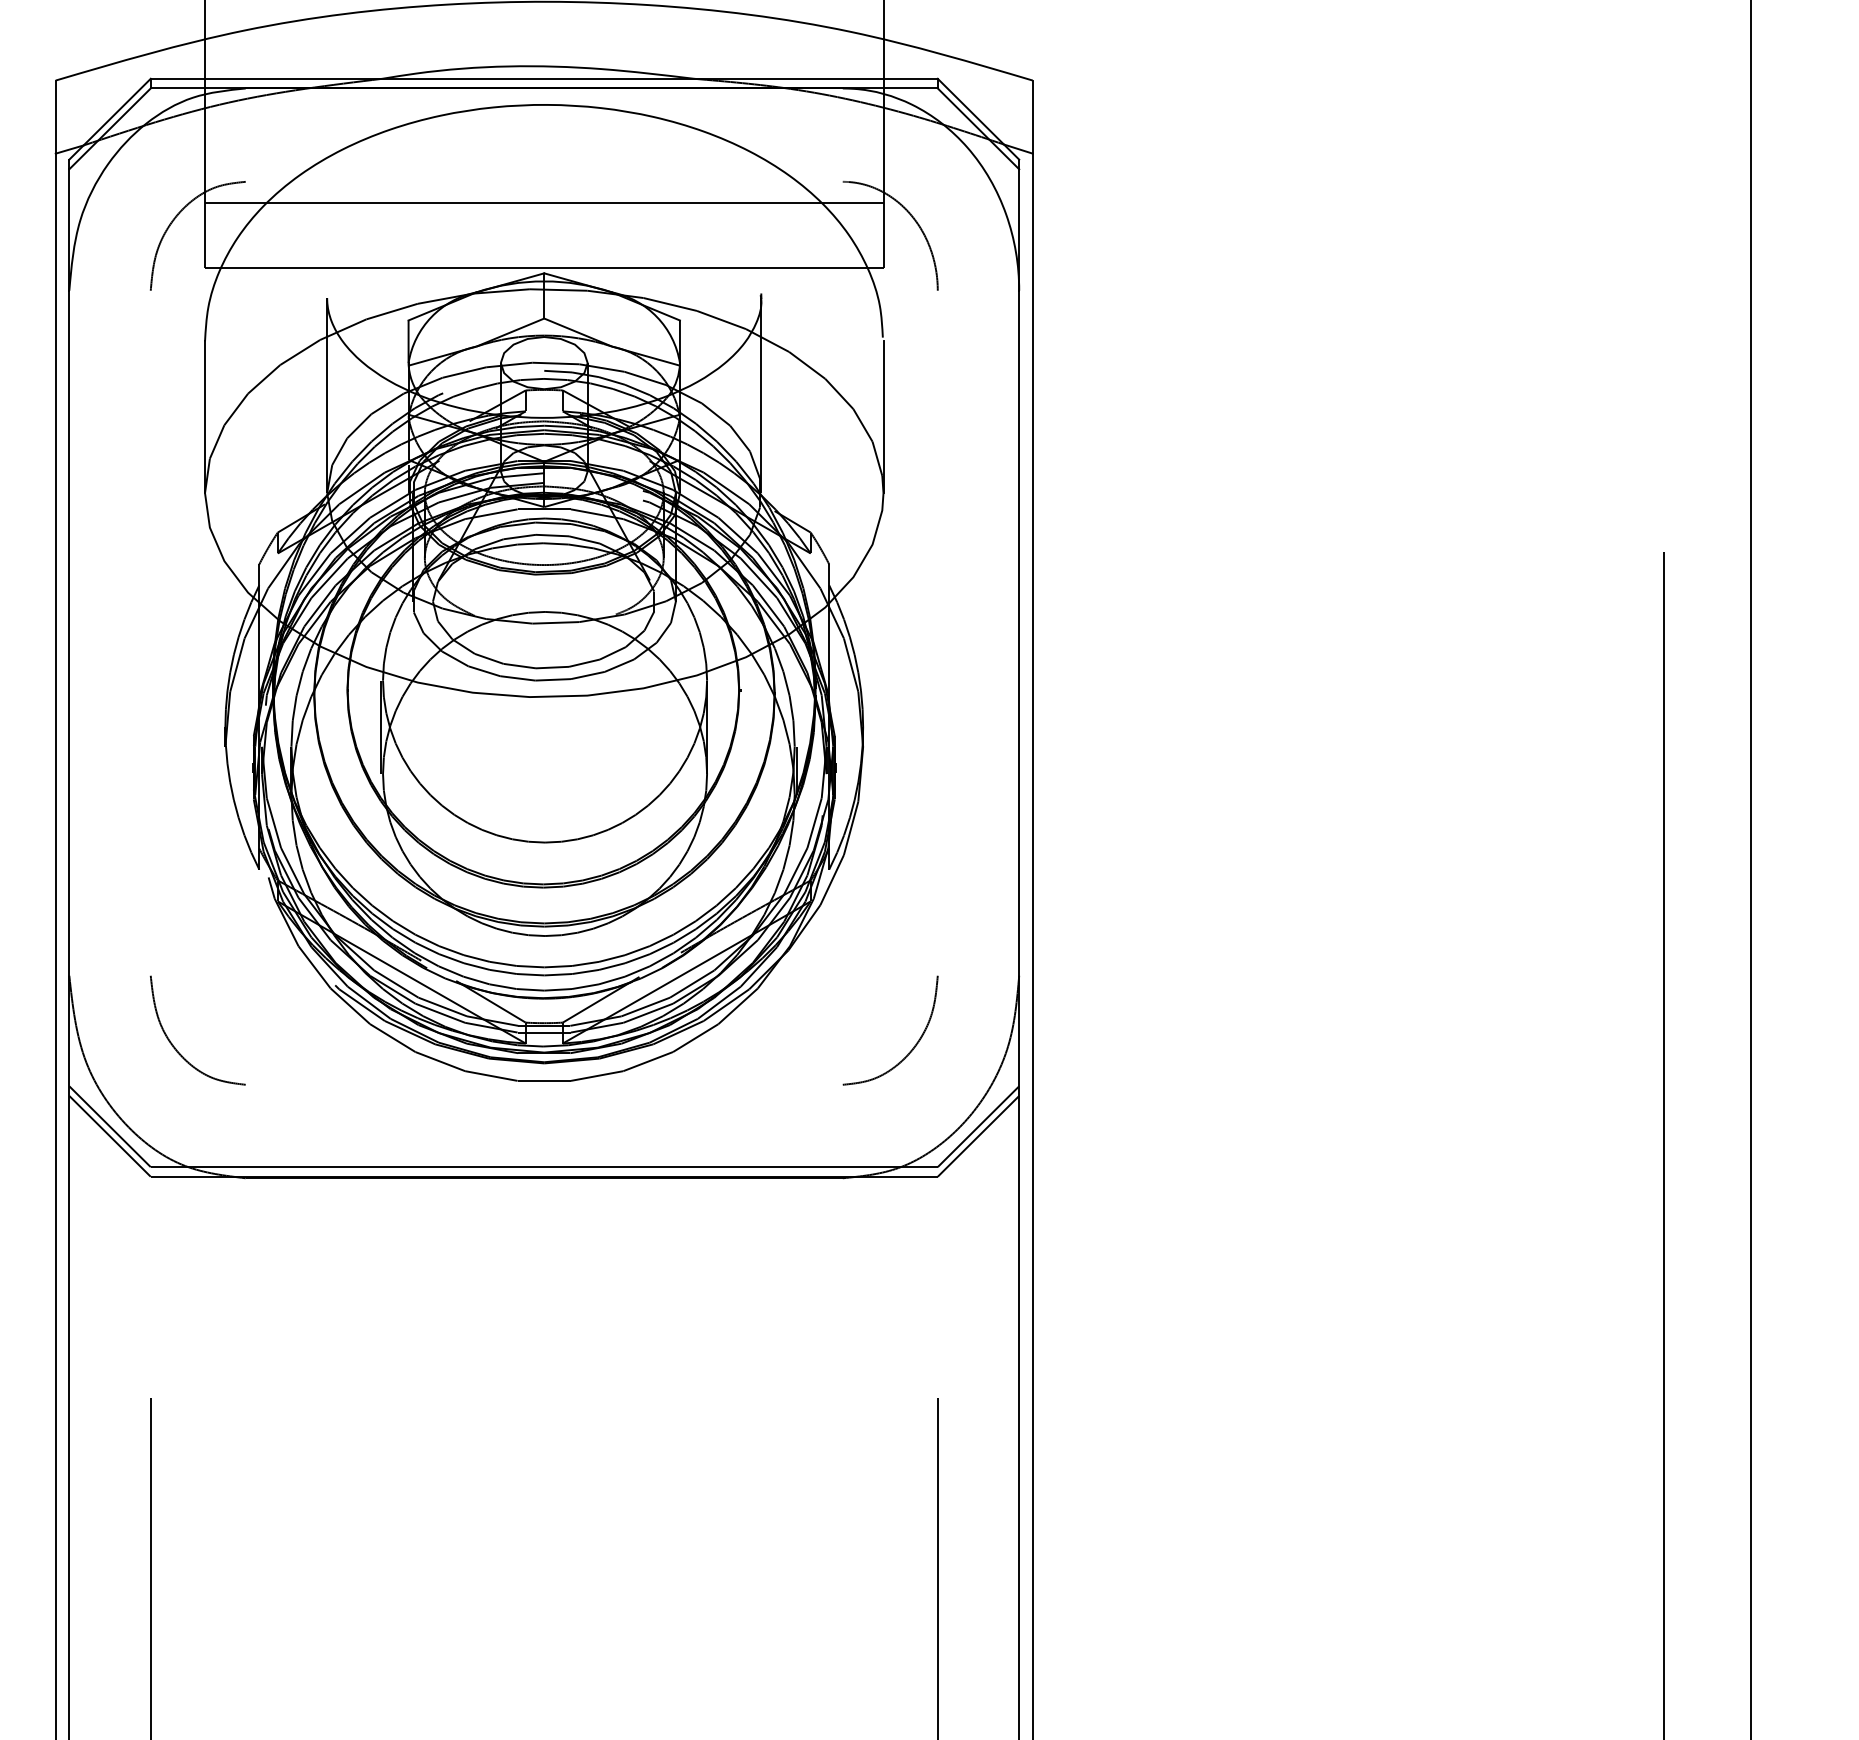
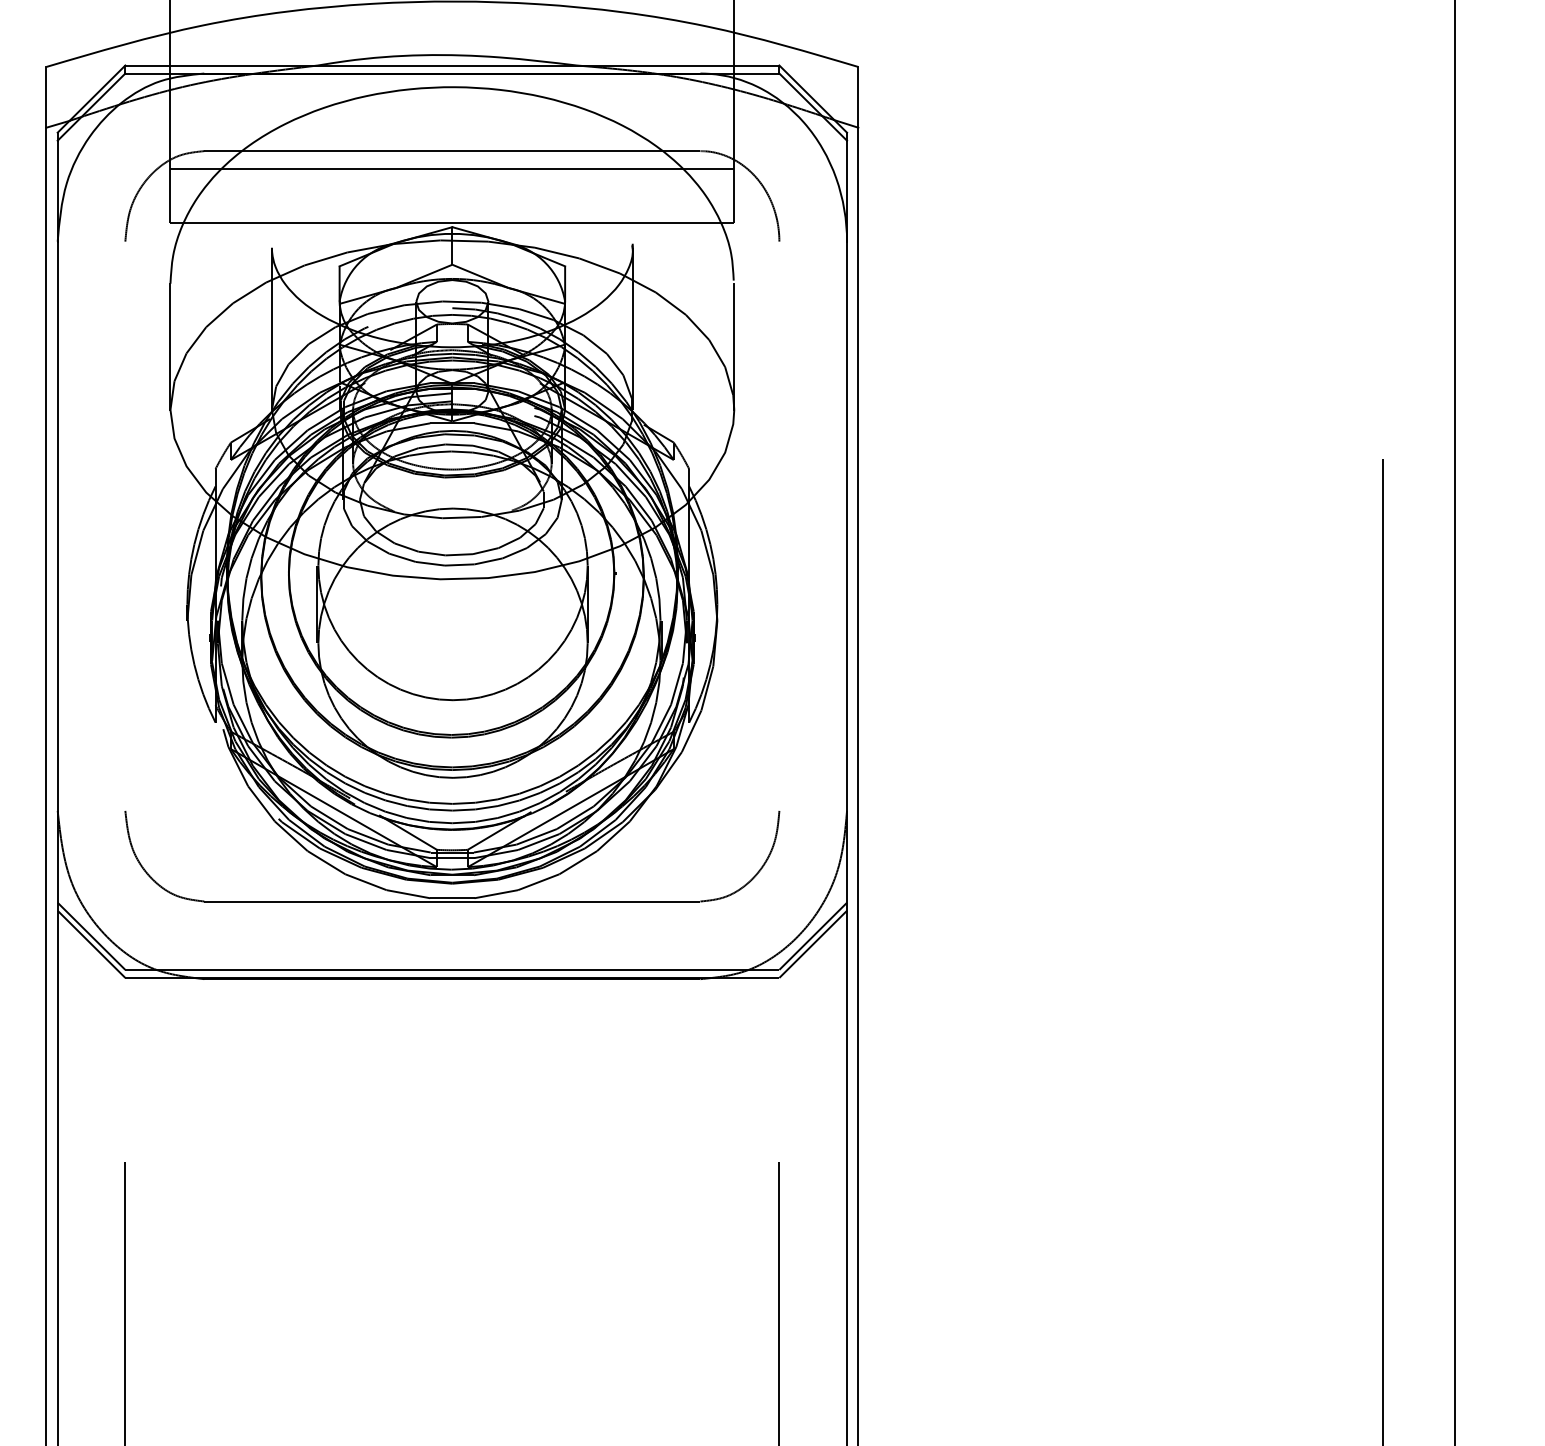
line: (543, 181) -> (451, 150), added
line: (543, 1084) -> (451, 901), added

